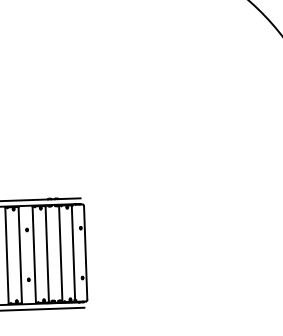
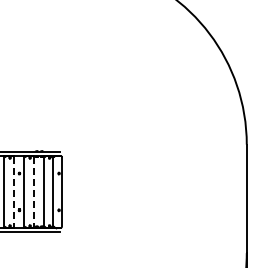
line: (47, 254) -> (33, 192), solid -> dashed
line: (19, 255) -> (13, 192), solid -> dashed

